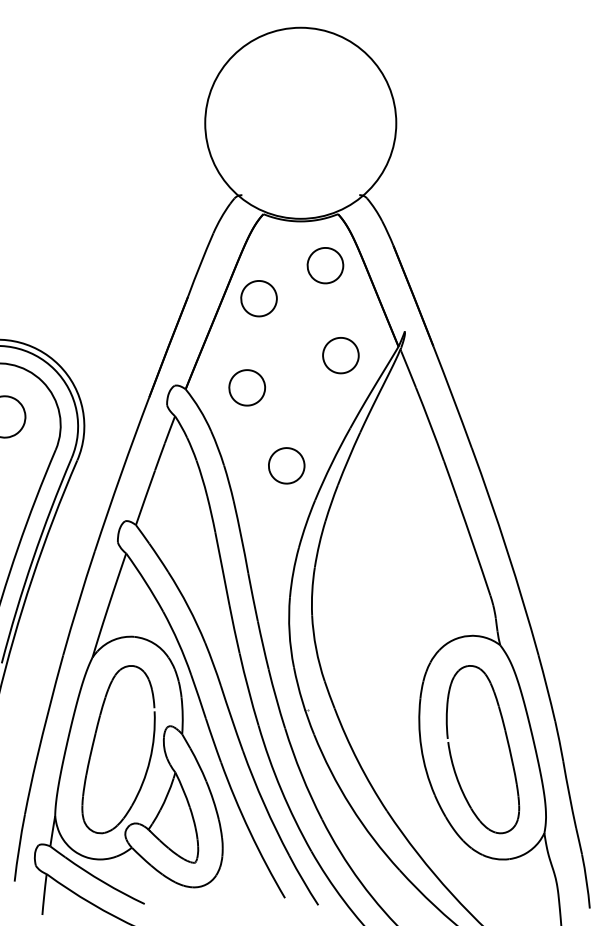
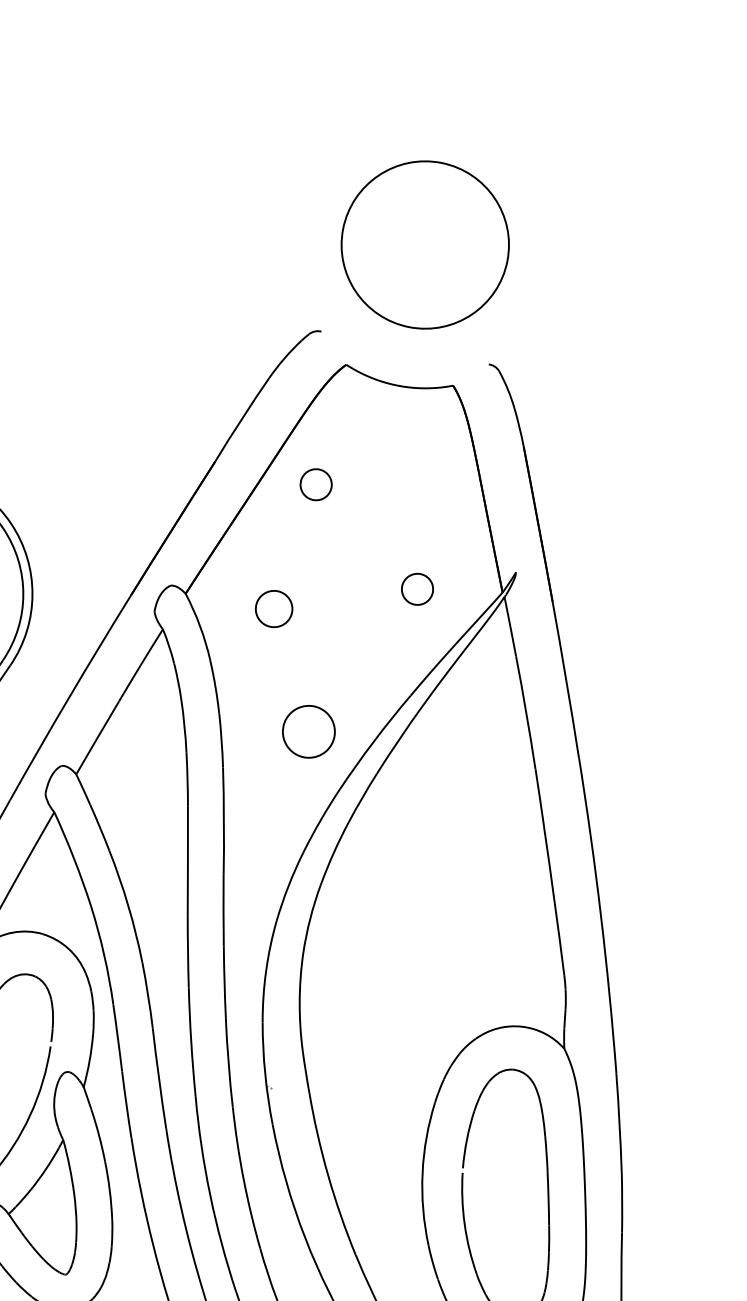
circle: (300, 122) -> (425, 243), size x0.6
part: (325, 265) -> (420, 455), removed
part: (258, 298) -> (315, 484), size x0.6
part: (340, 355) -> (416, 588), size x0.6
part: (246, 387) -> (273, 608), size x0.7

